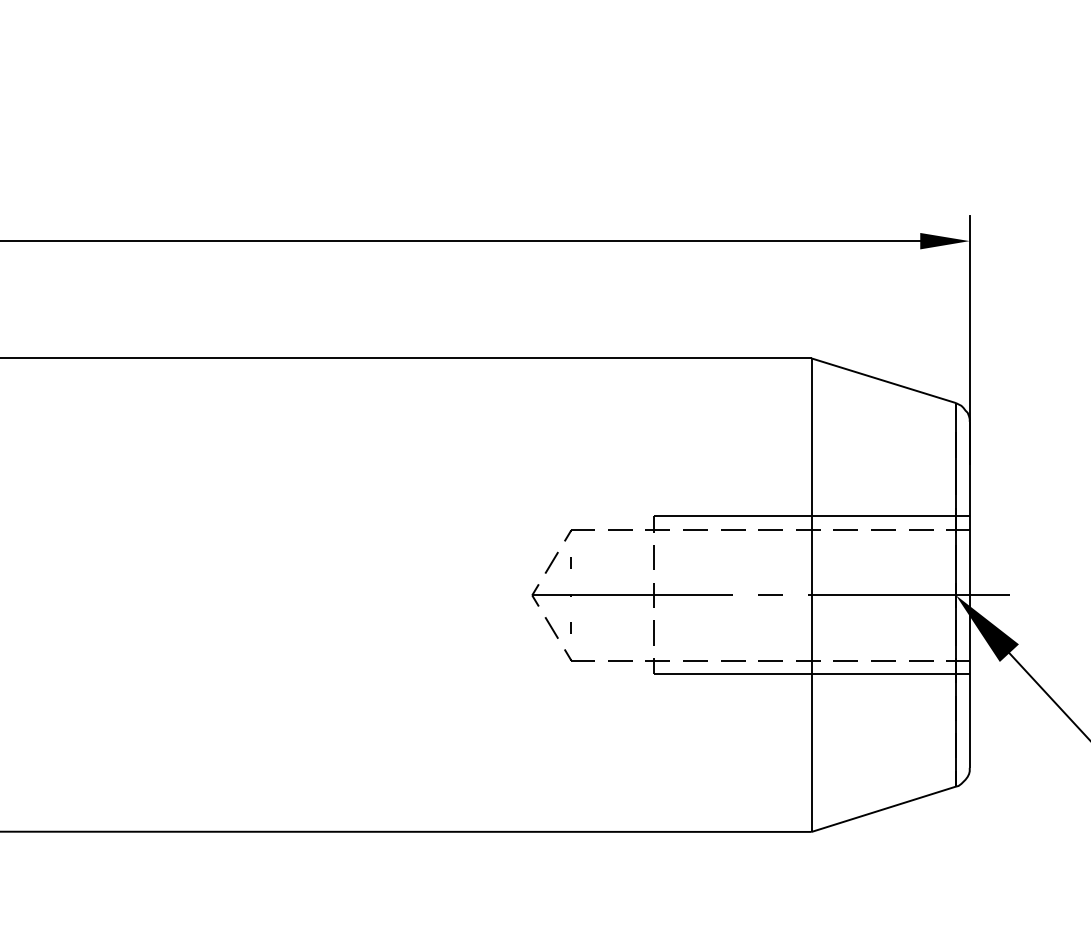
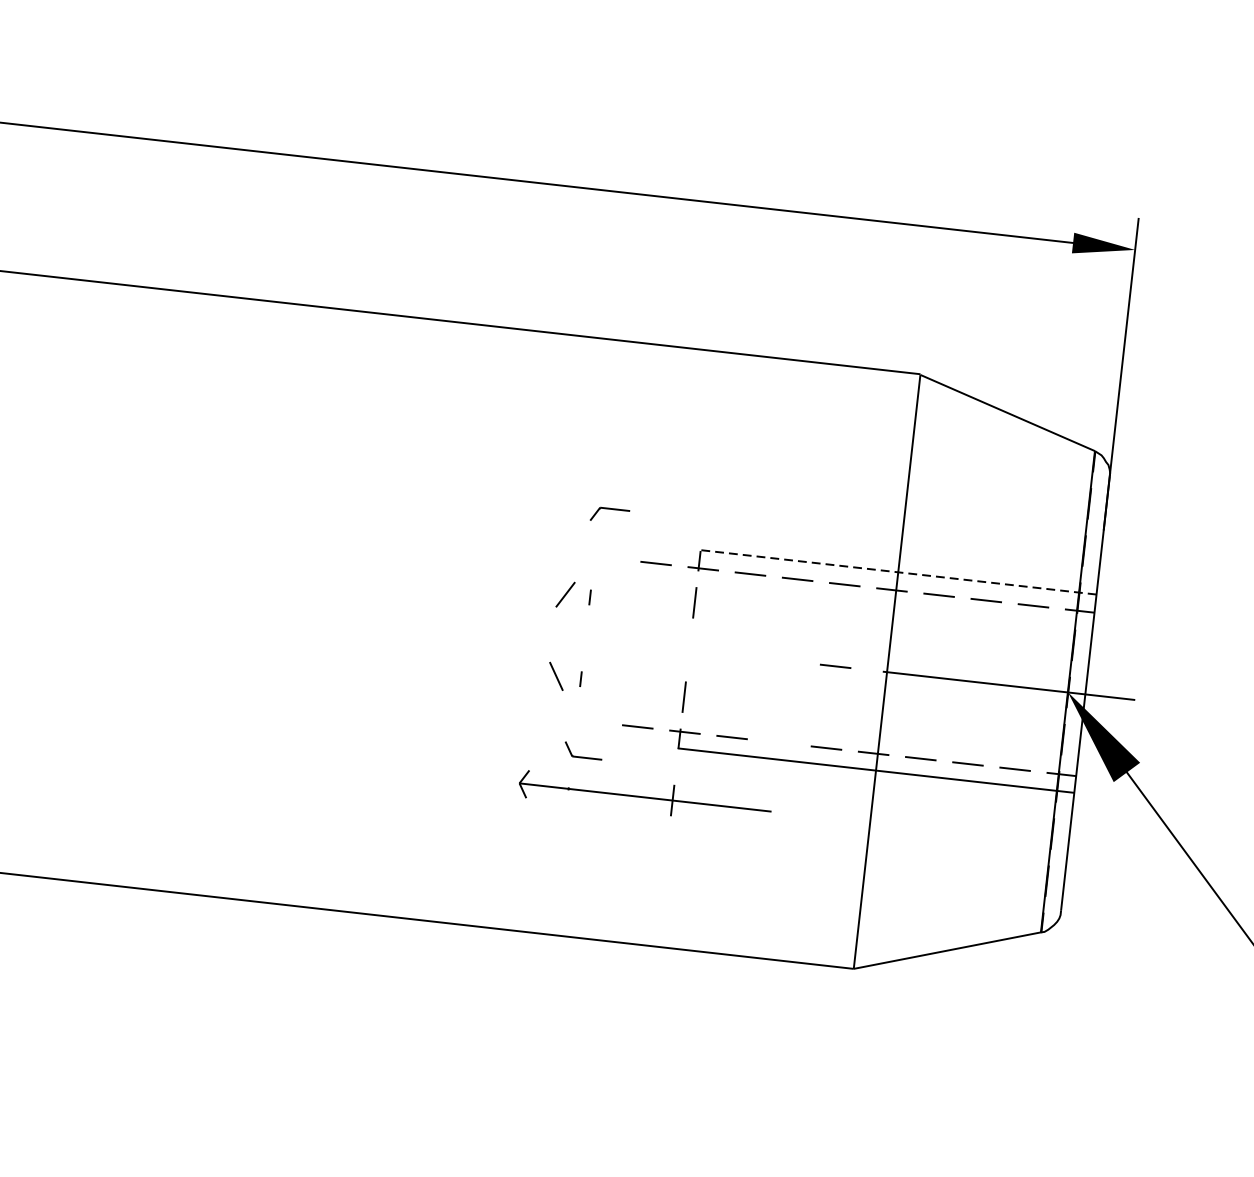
line: (811, 515) -> (898, 571), solid -> dashed
part: (579, 535) -> (609, 515), moved
part: (631, 595) -> (644, 797), moved
part: (579, 655) -> (583, 751), moved
line: (733, 660) -> (779, 742), removed

